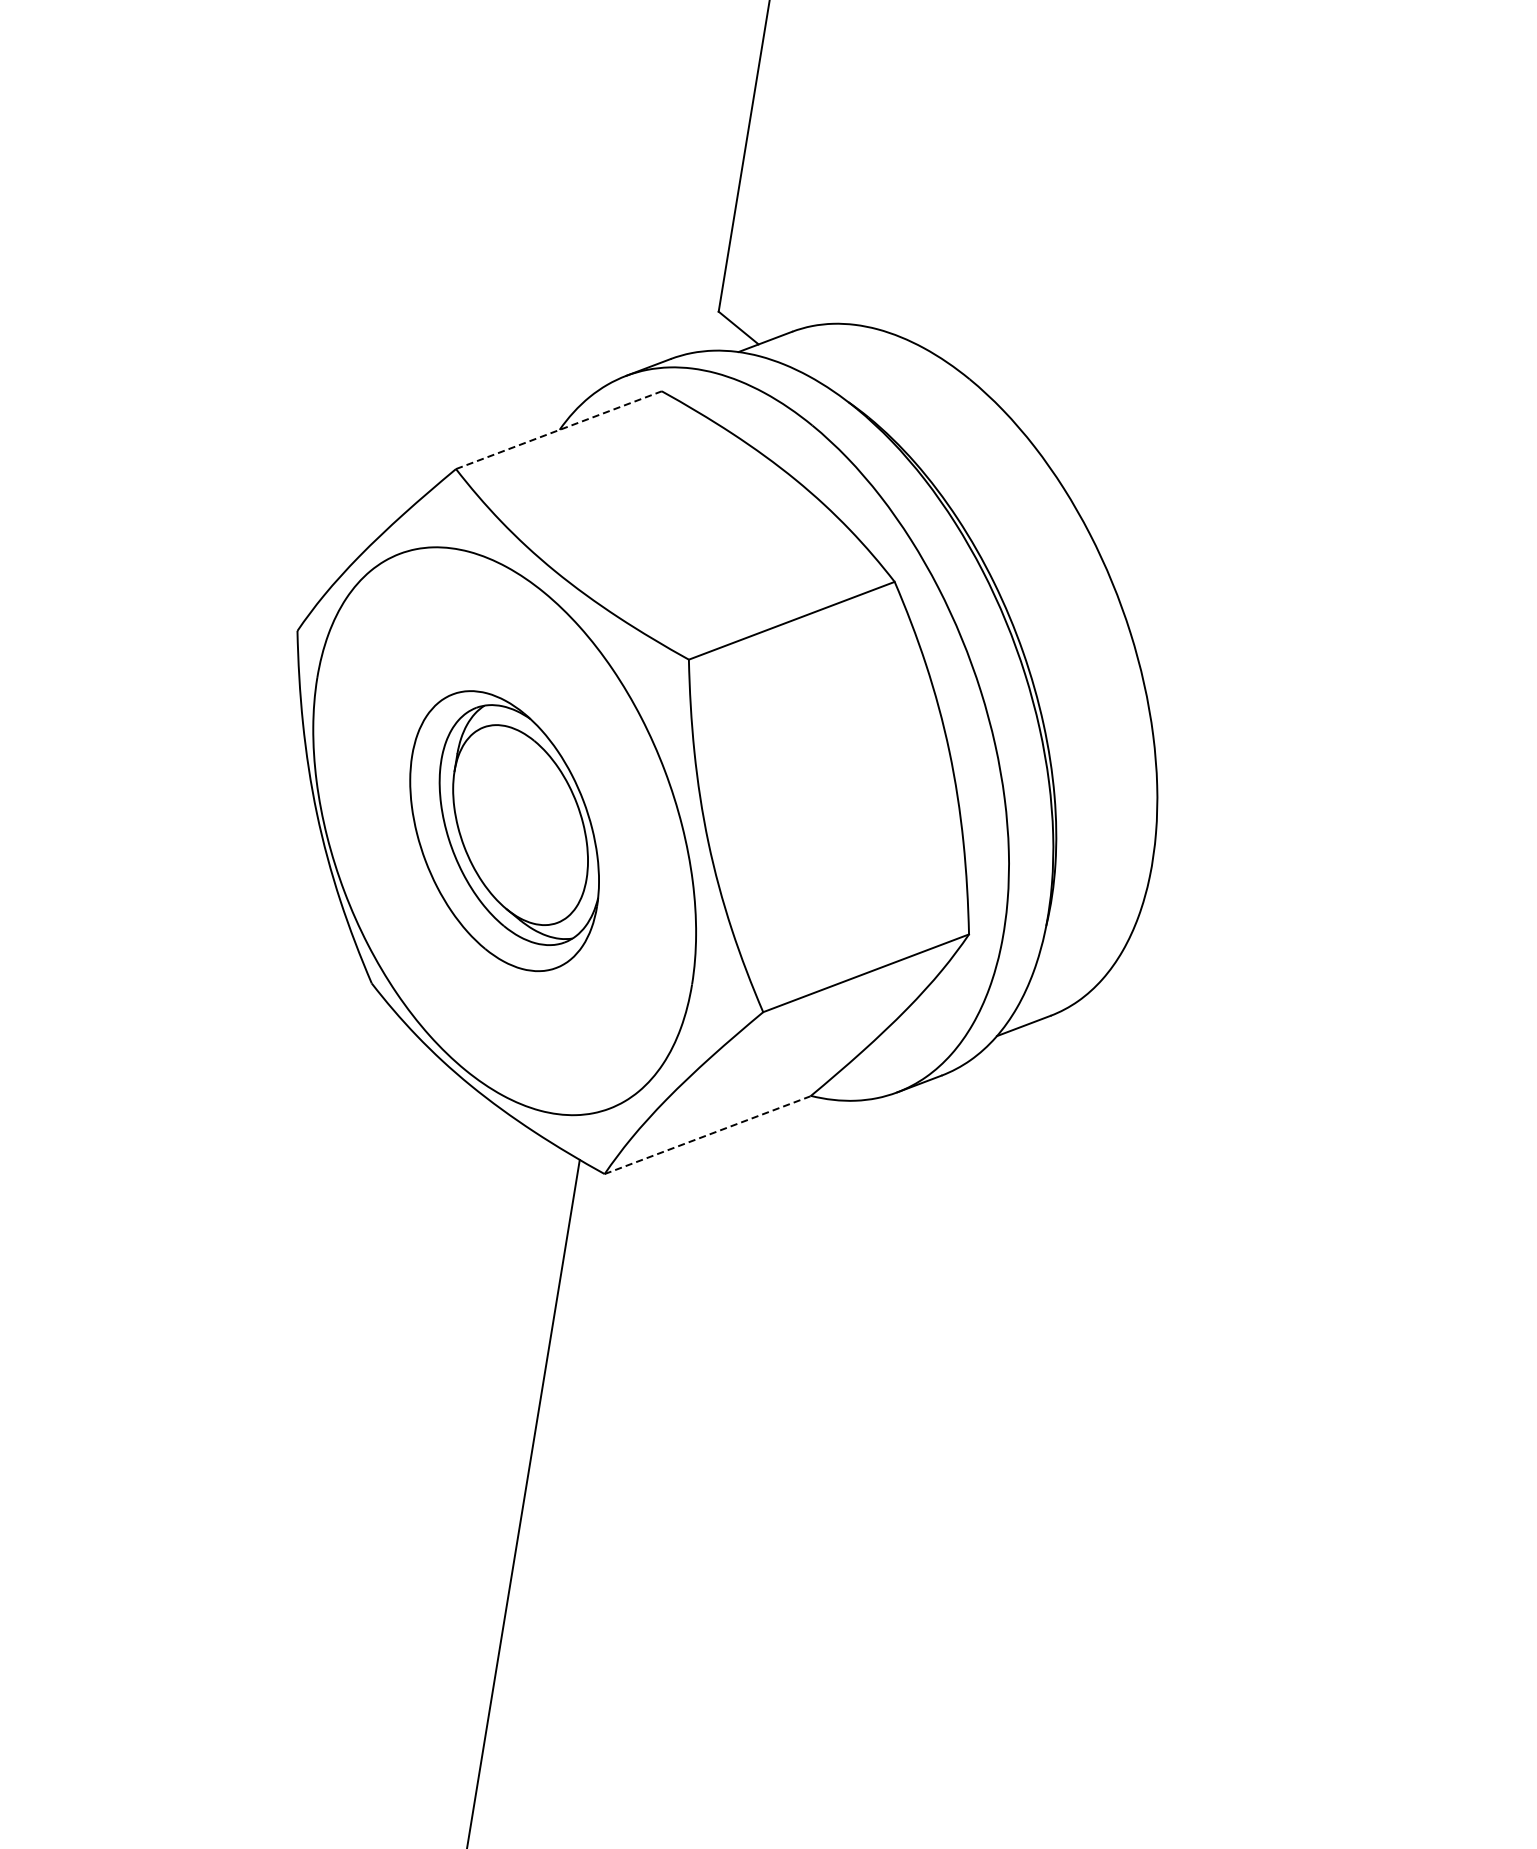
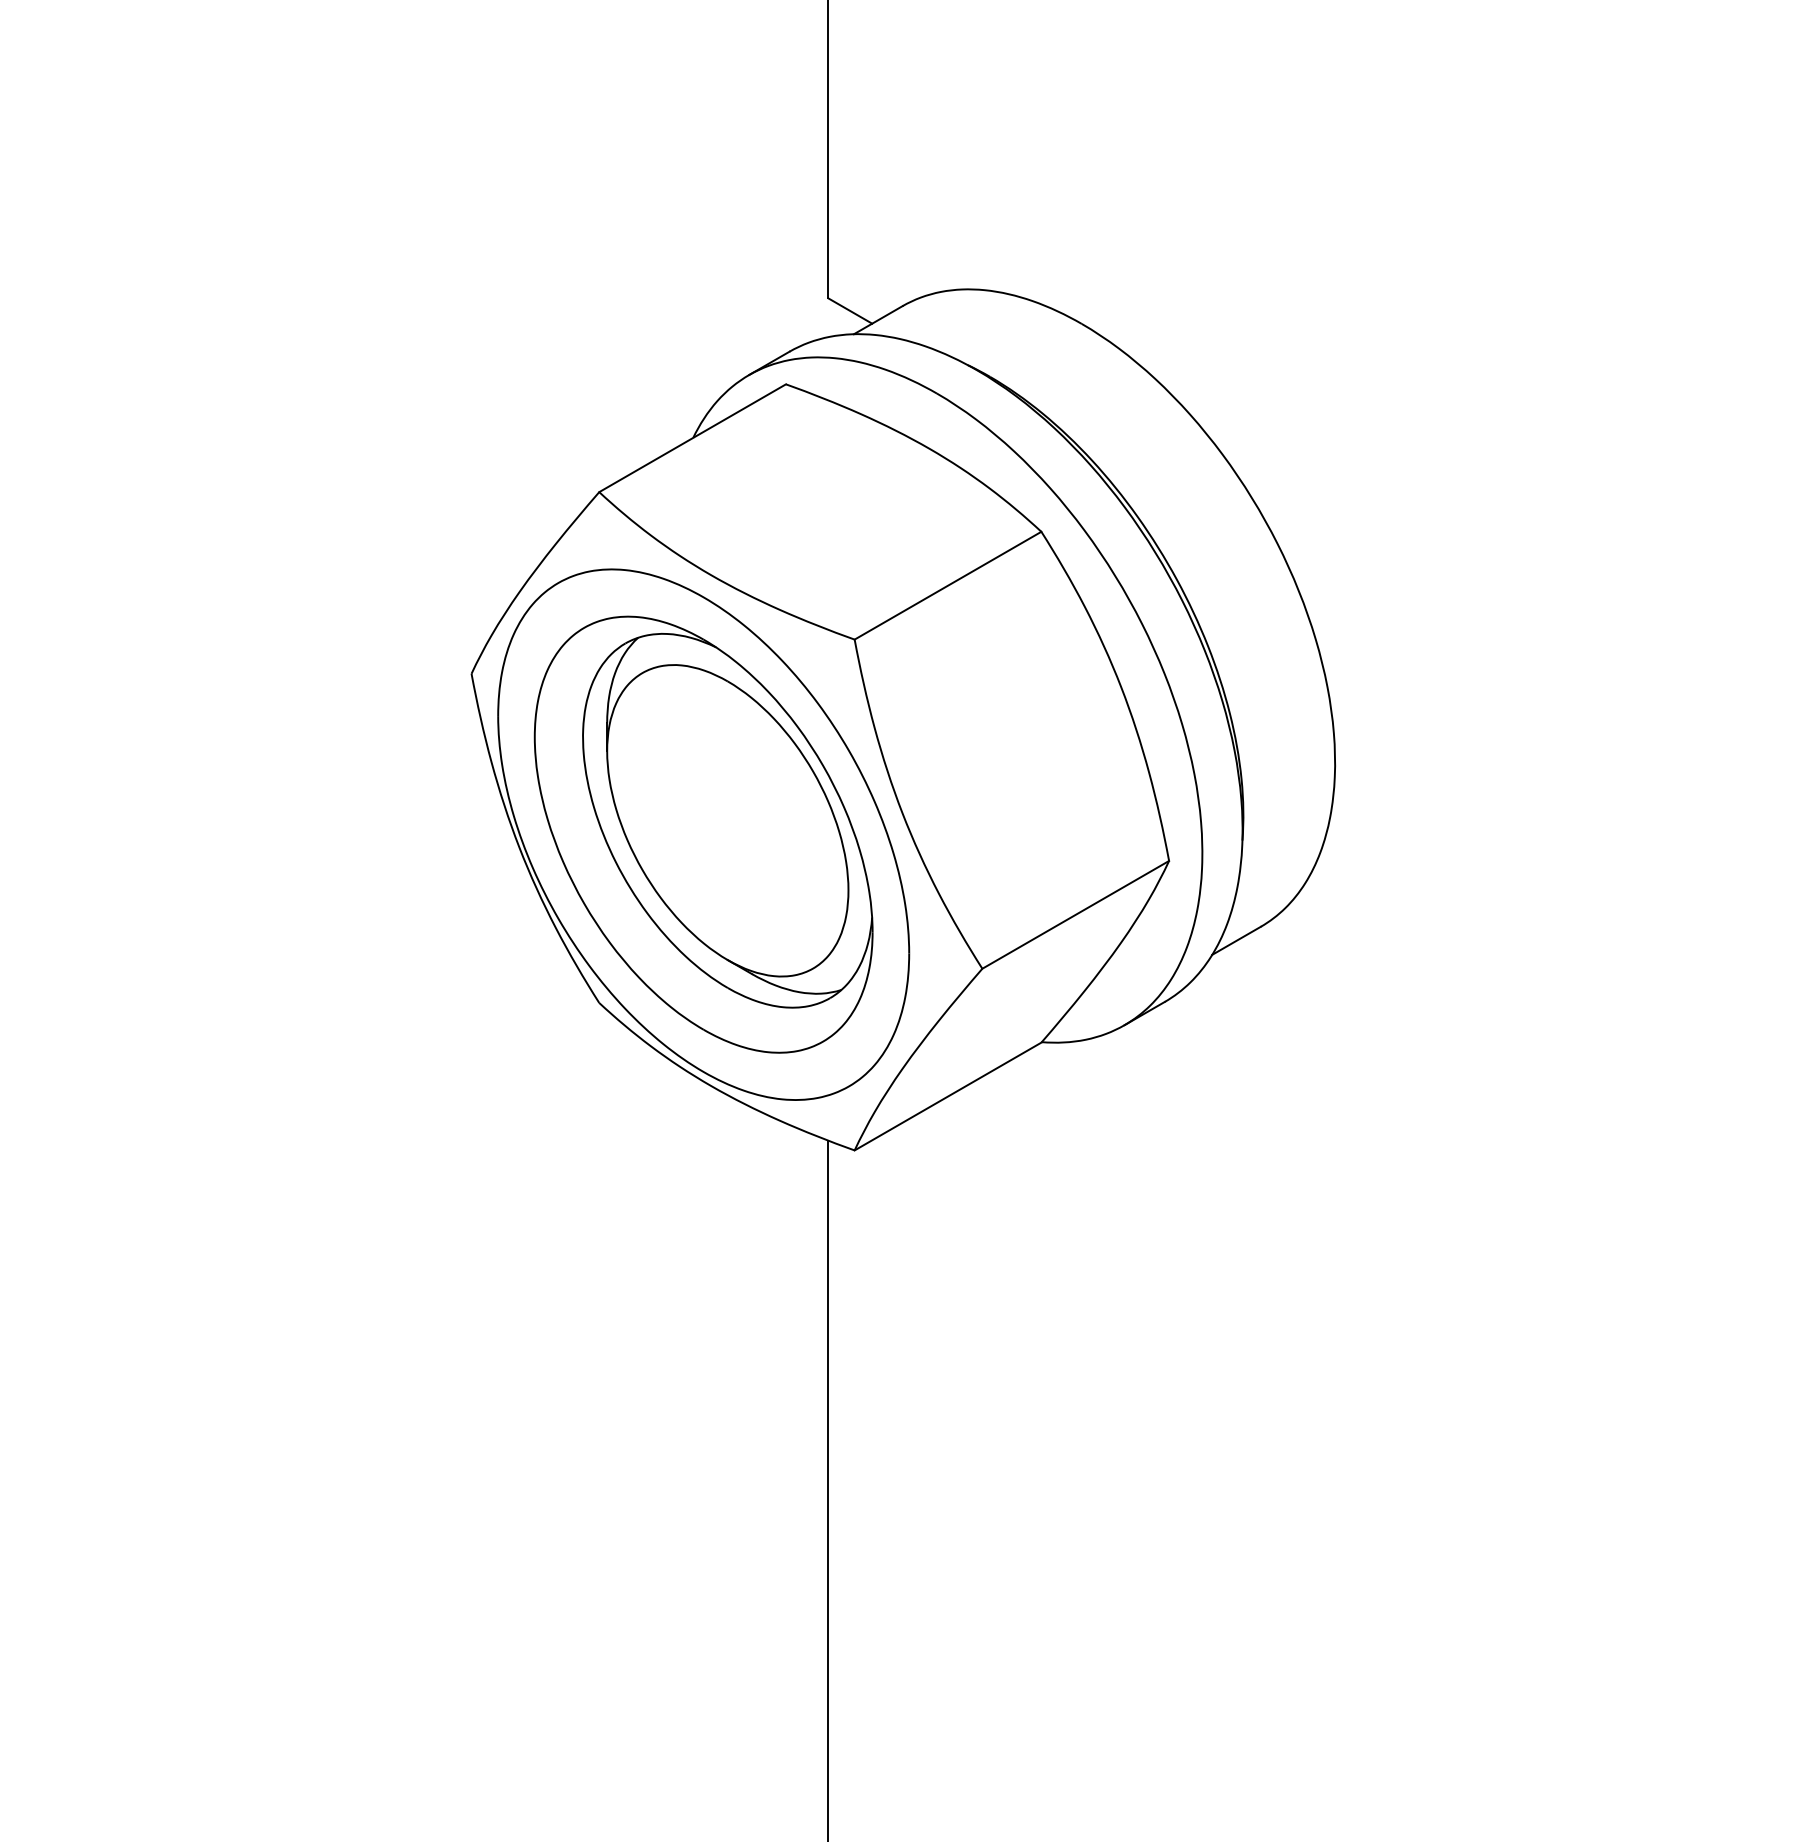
line: (558, 430) -> (692, 438), dashed -> solid
part: (504, 831) -> (703, 834), size x1.67
line: (708, 1135) -> (948, 1096), dashed -> solid

